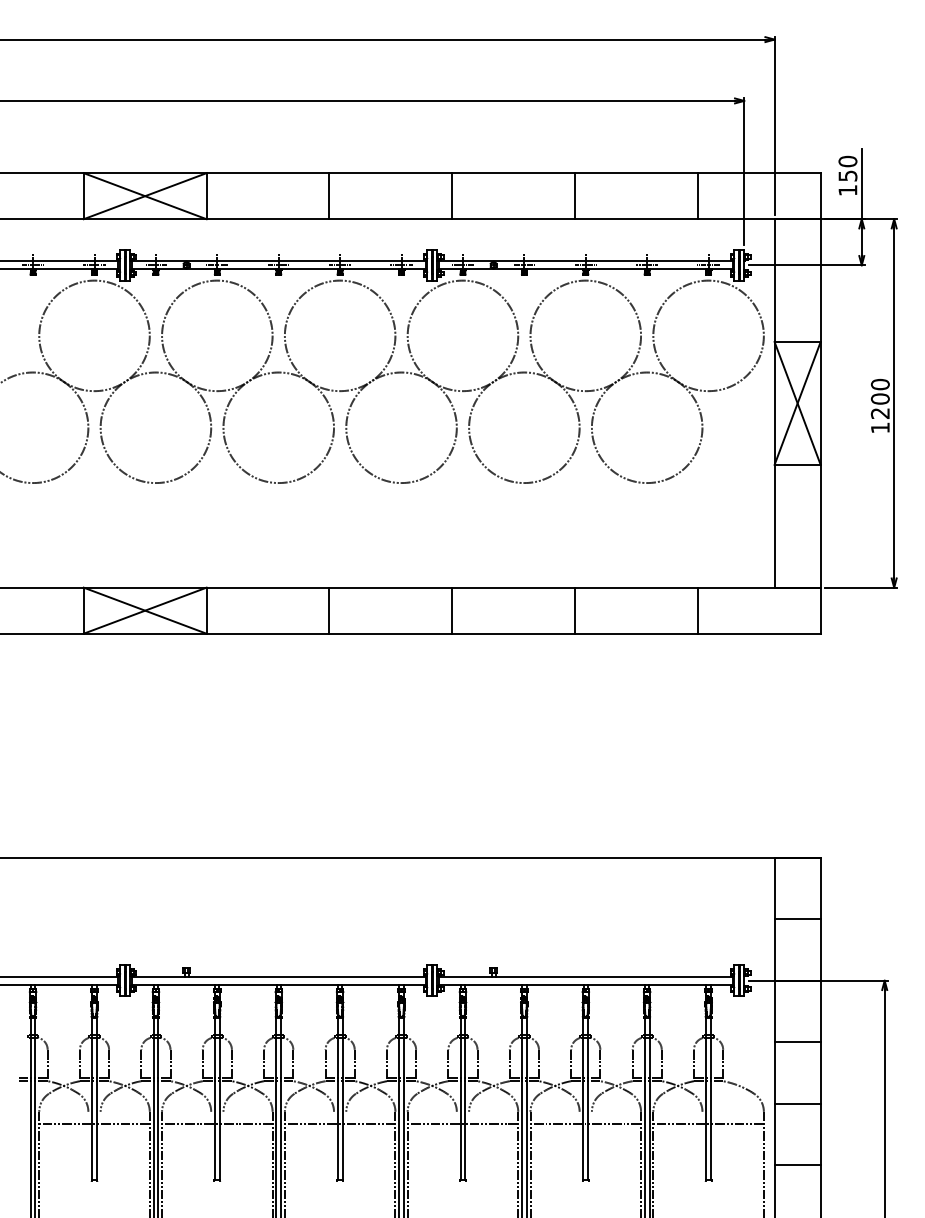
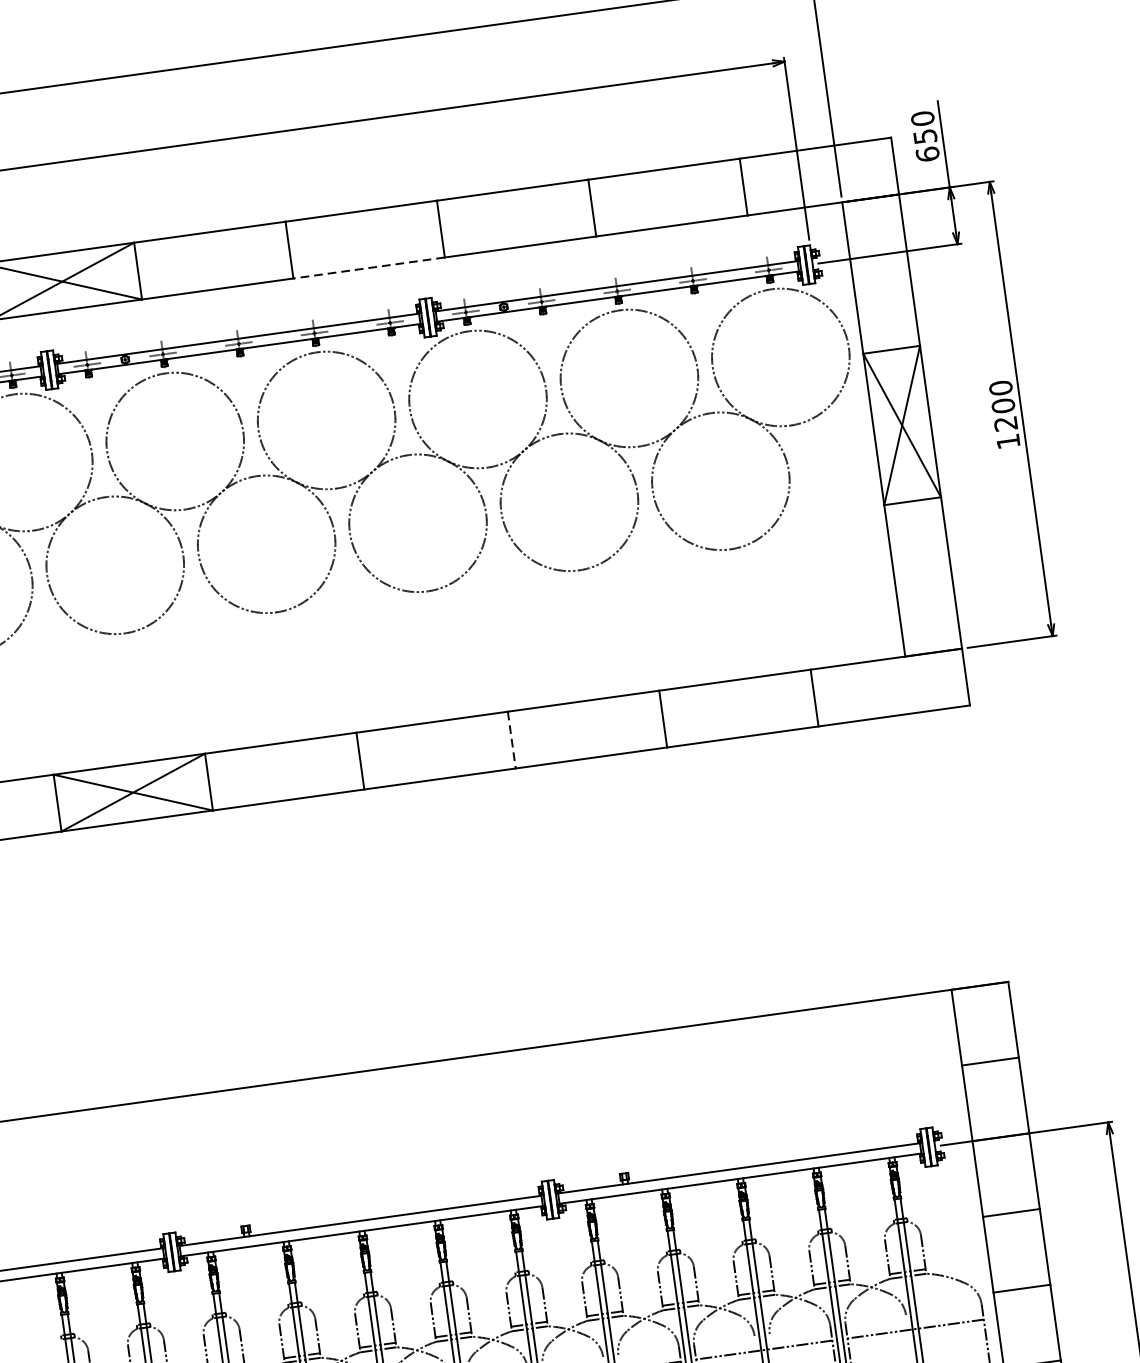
text: (847, 190) -> (927, 154), 150 -> 650
line: (390, 219) -> (368, 268), solid -> dashed
line: (452, 611) -> (512, 741), solid -> dashed

